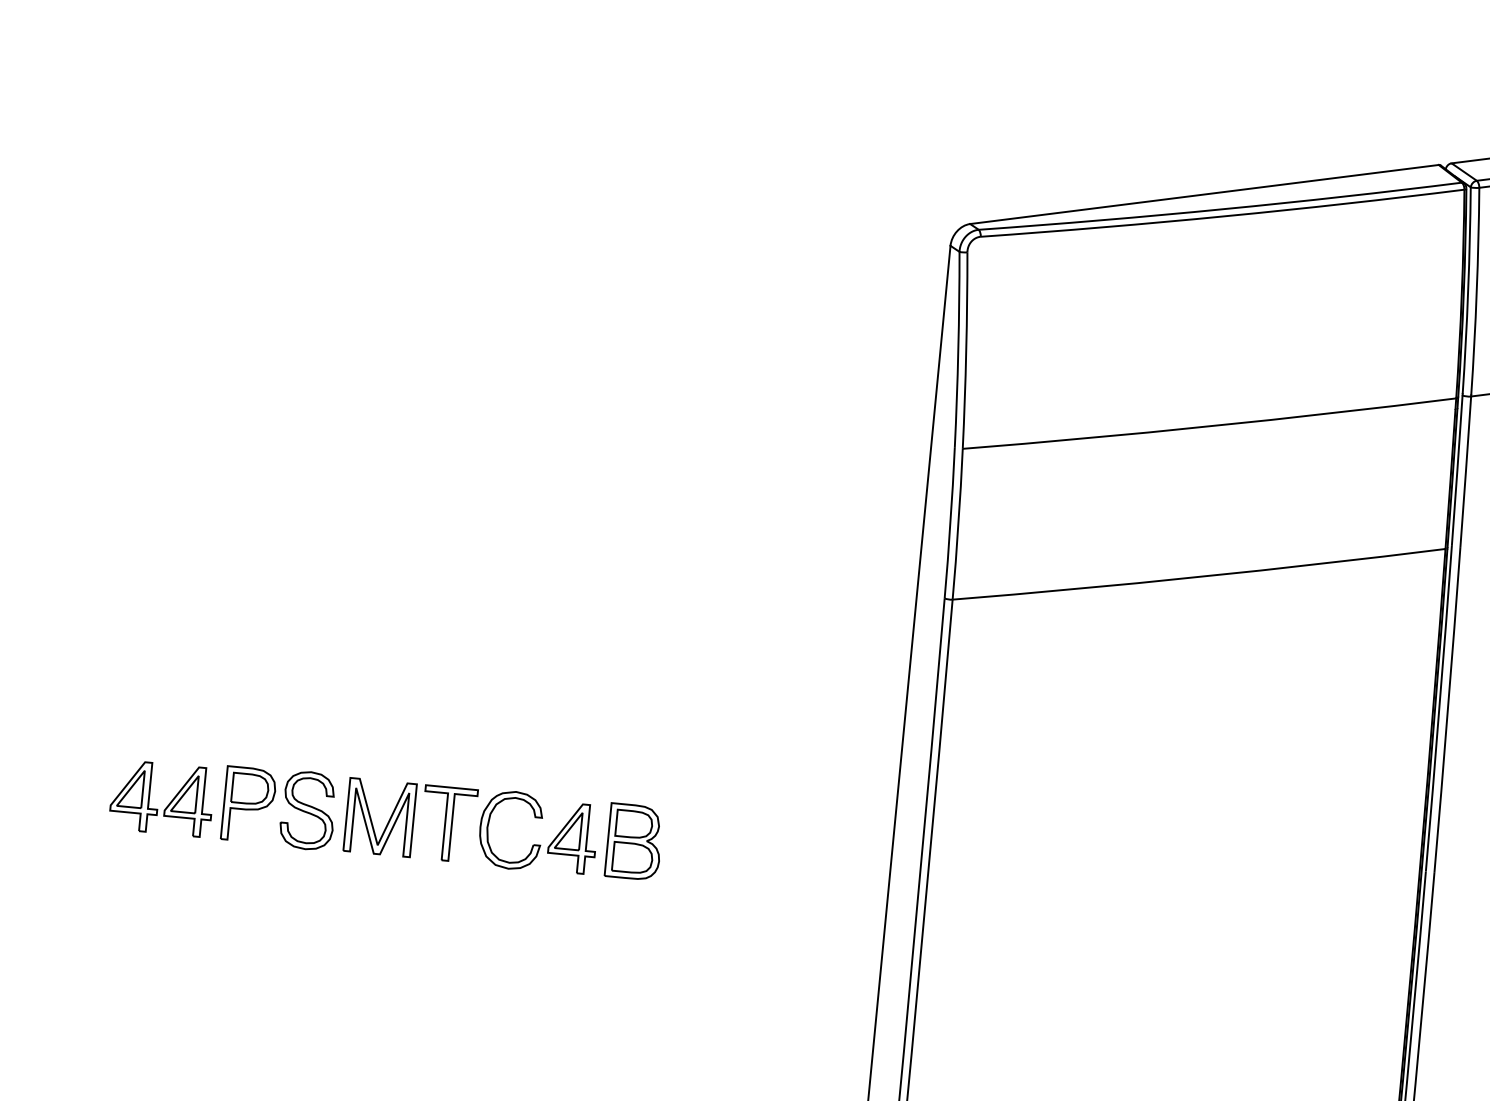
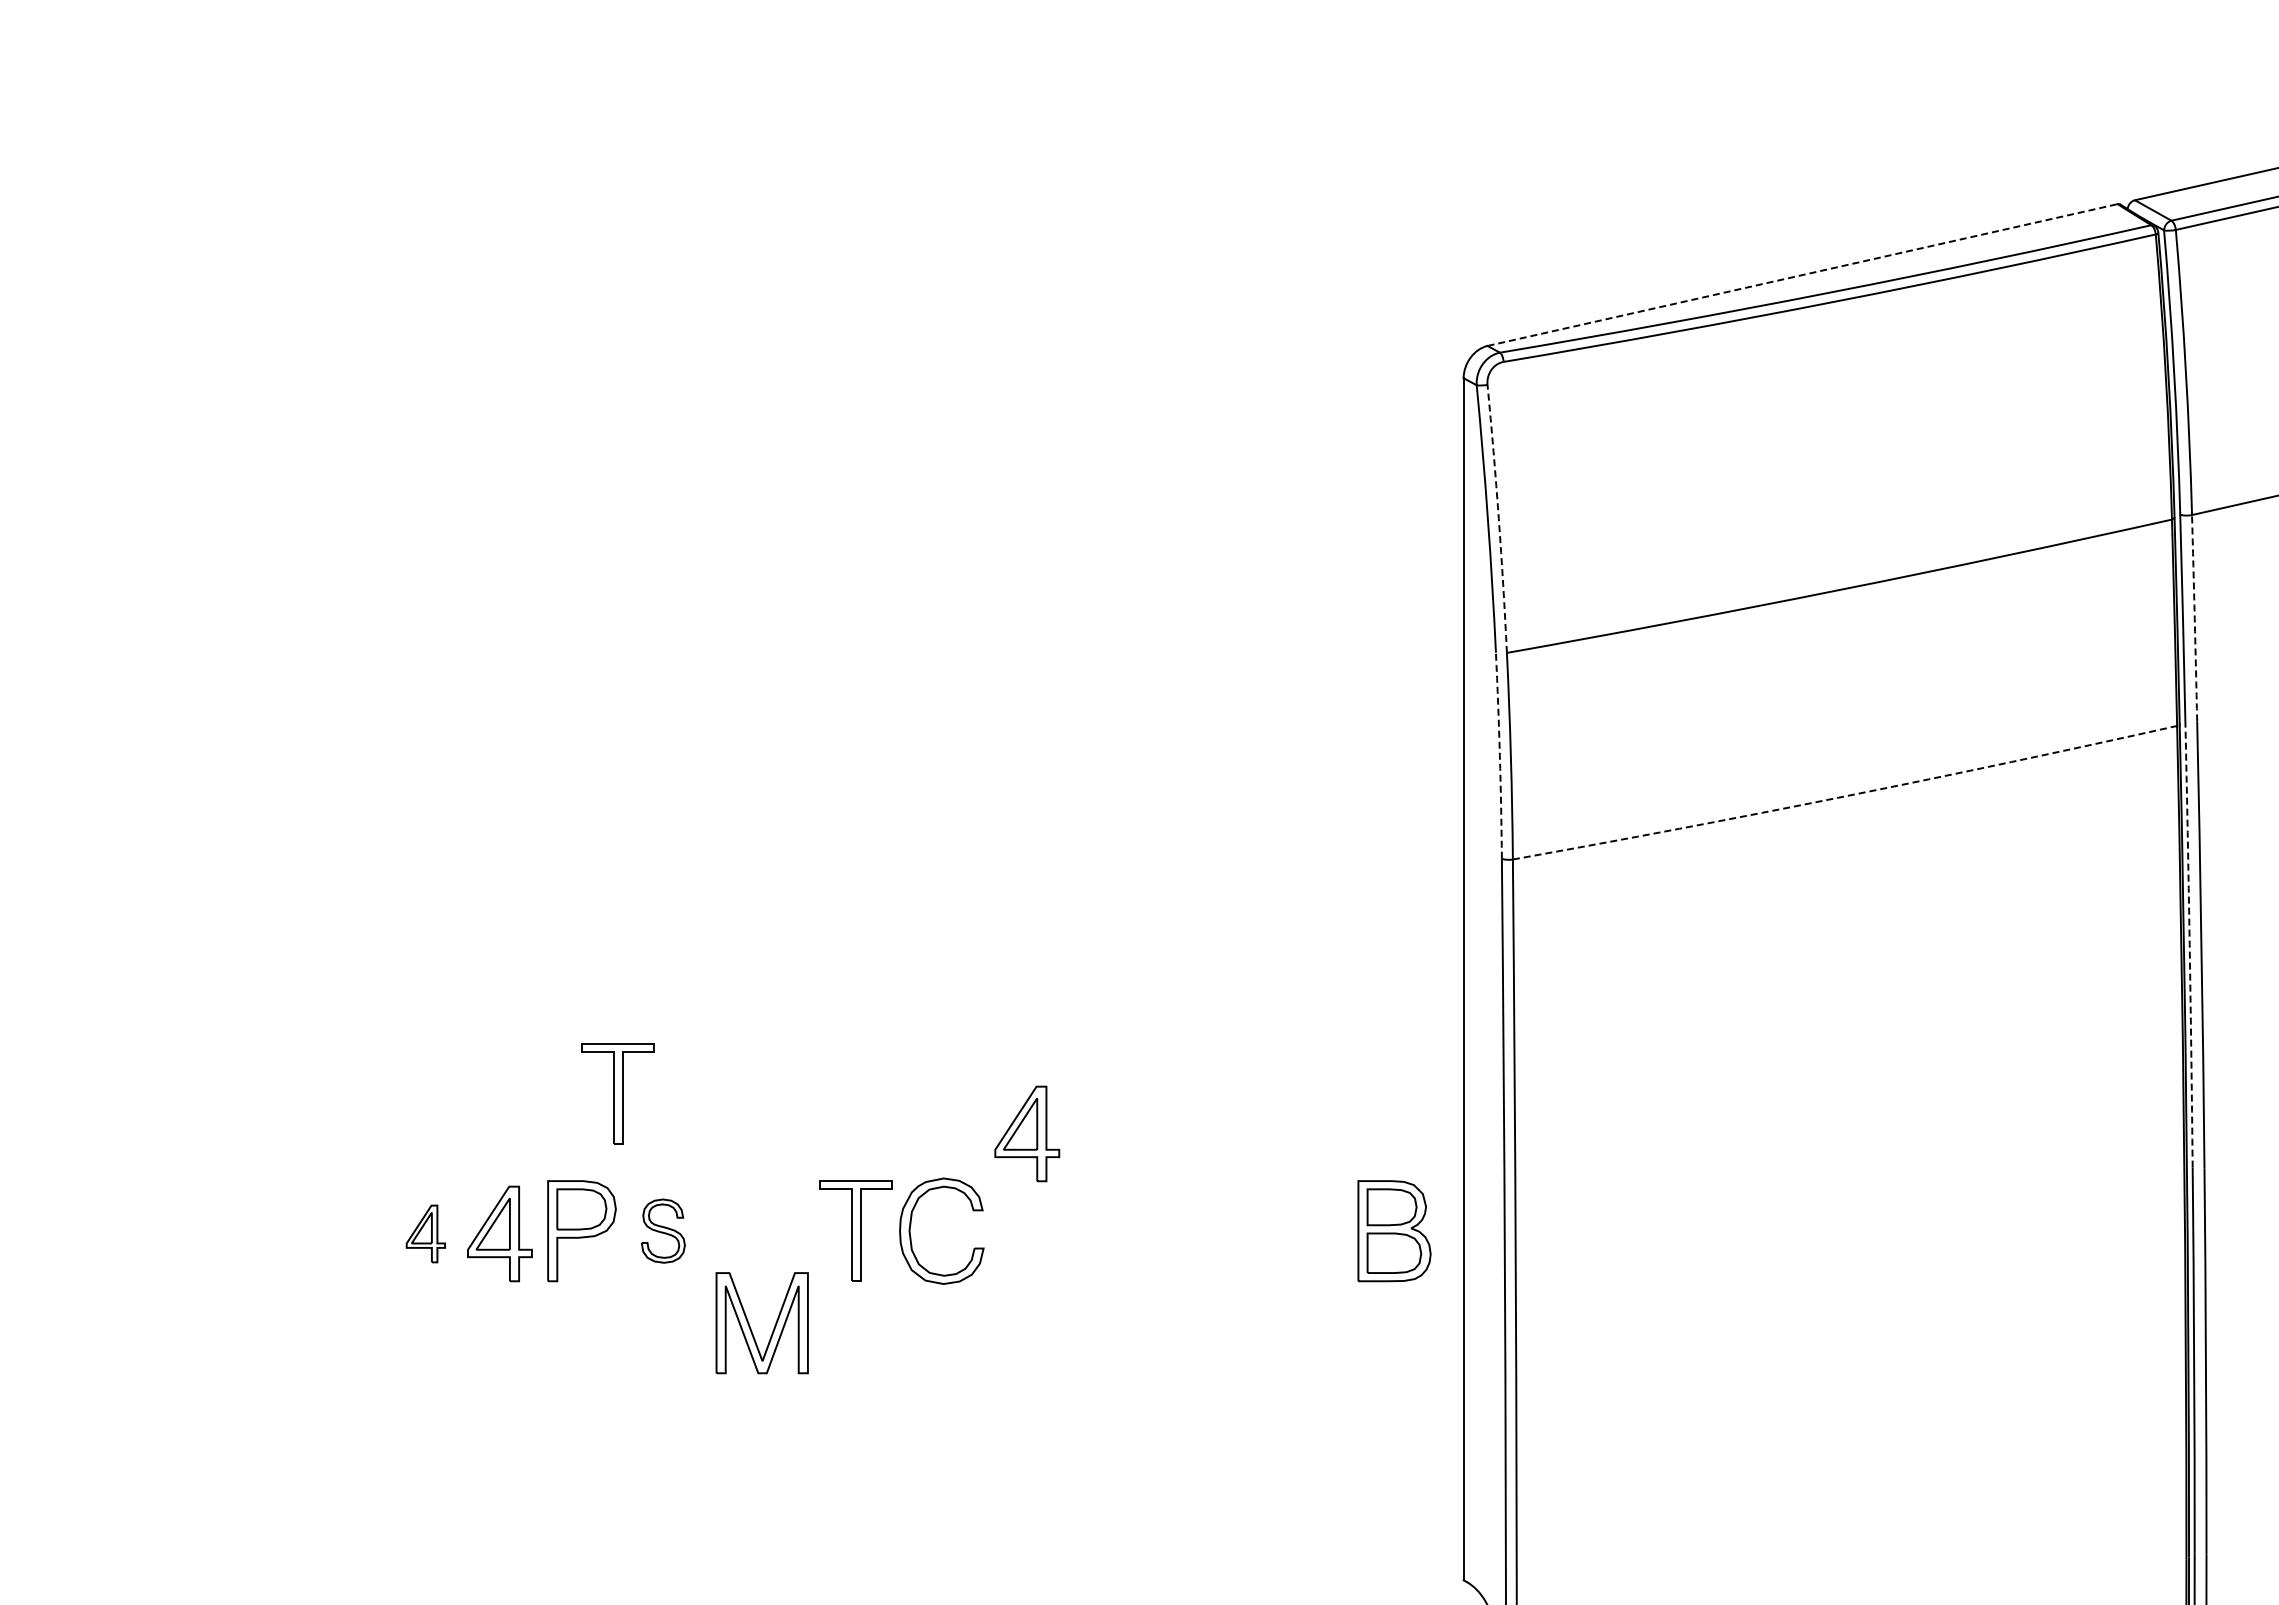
line: (1204, 194) -> (1802, 275), solid -> dashed
arc: (966, 350) -> (1498, 518), solid -> dashed
arc: (1465, 471) -> (2194, 618), solid -> dashed
arc: (950, 522) -> (1499, 755), solid -> dashed
arc: (1199, 577) -> (1845, 796), solid -> dashed
part: (284, 707) -> (617, 1093), added
arc: (1439, 708) -> (2189, 944), solid -> dashed
part: (134, 795) -> (425, 1233), size x0.6
part: (308, 810) -> (663, 1230), size x0.6
part: (371, 818) -> (750, 1325), moved
part: (573, 837) -> (1027, 1133), moved
part: (634, 842) -> (1394, 1231), moved

